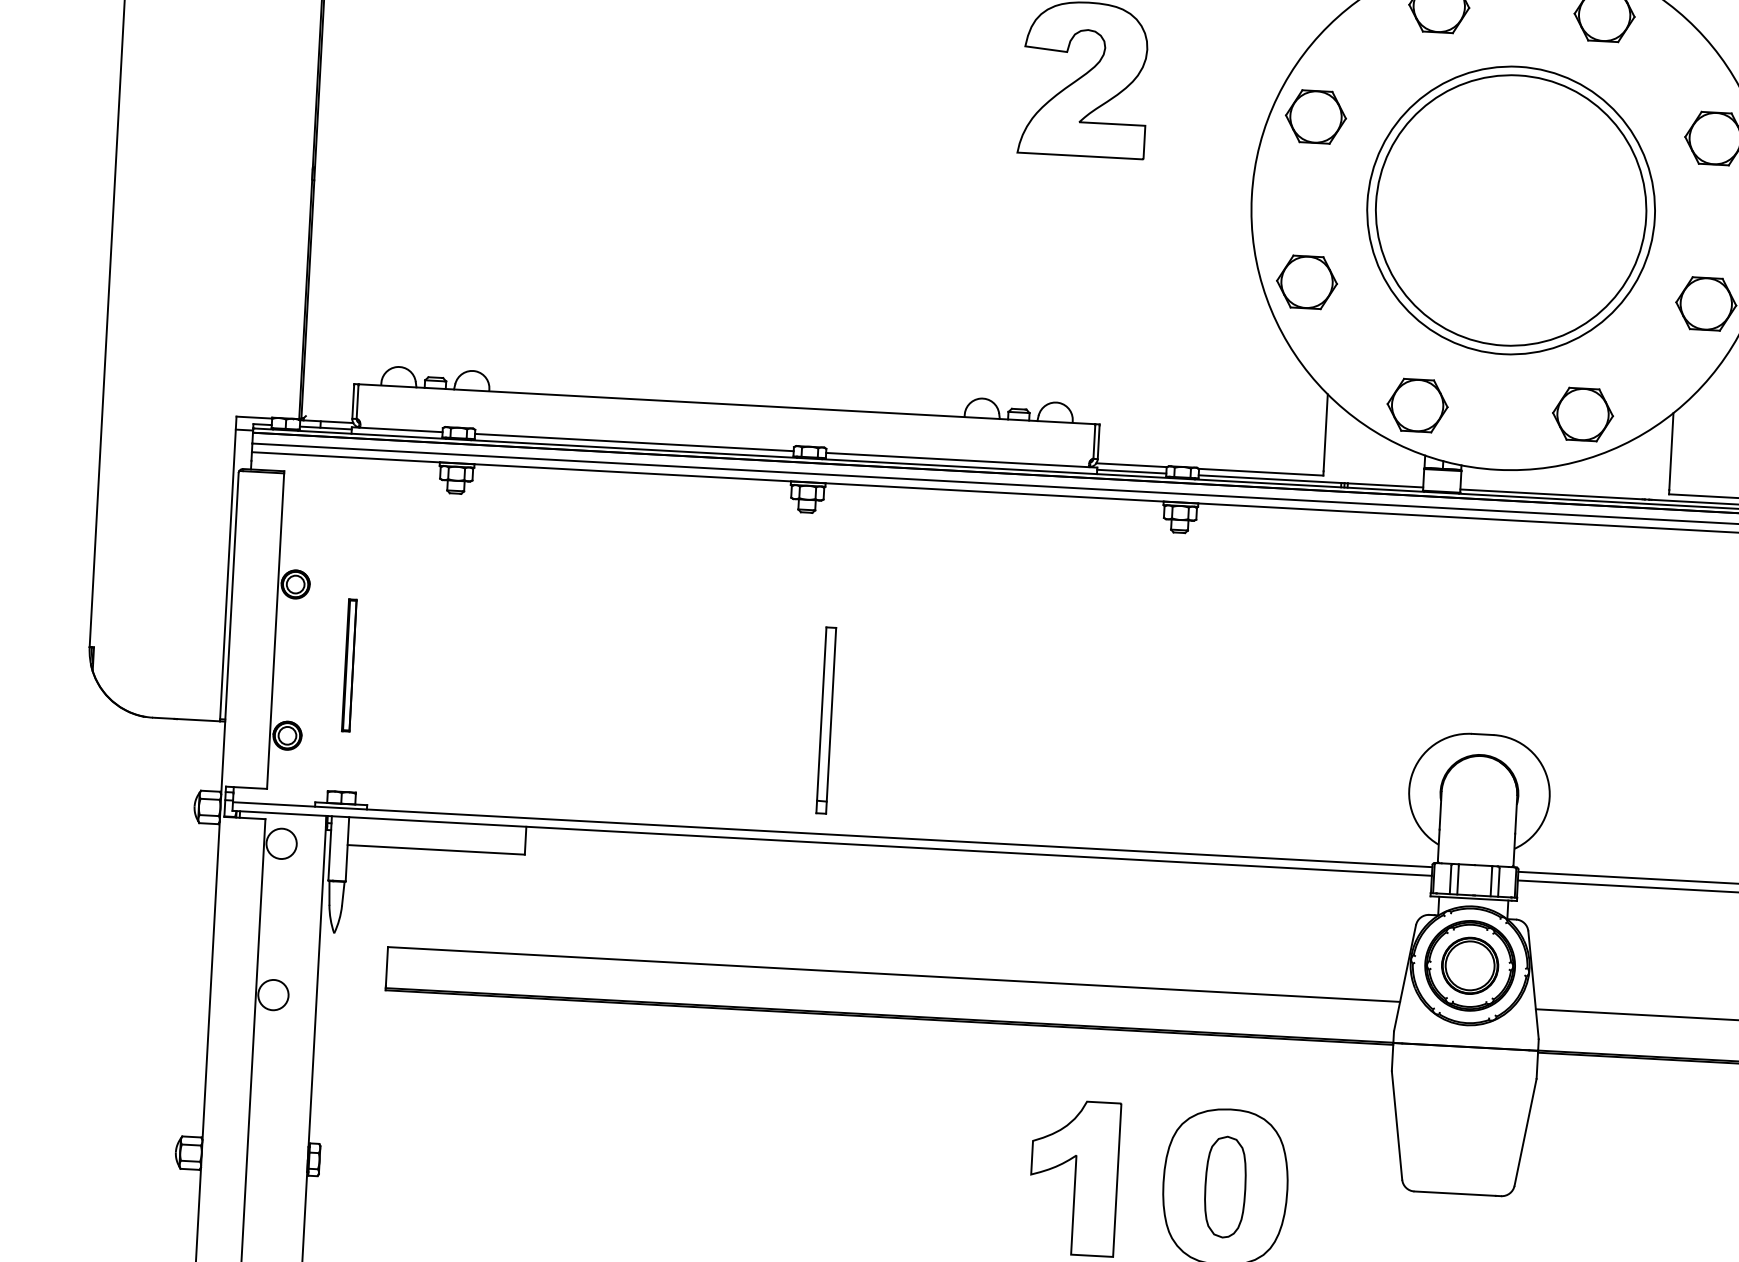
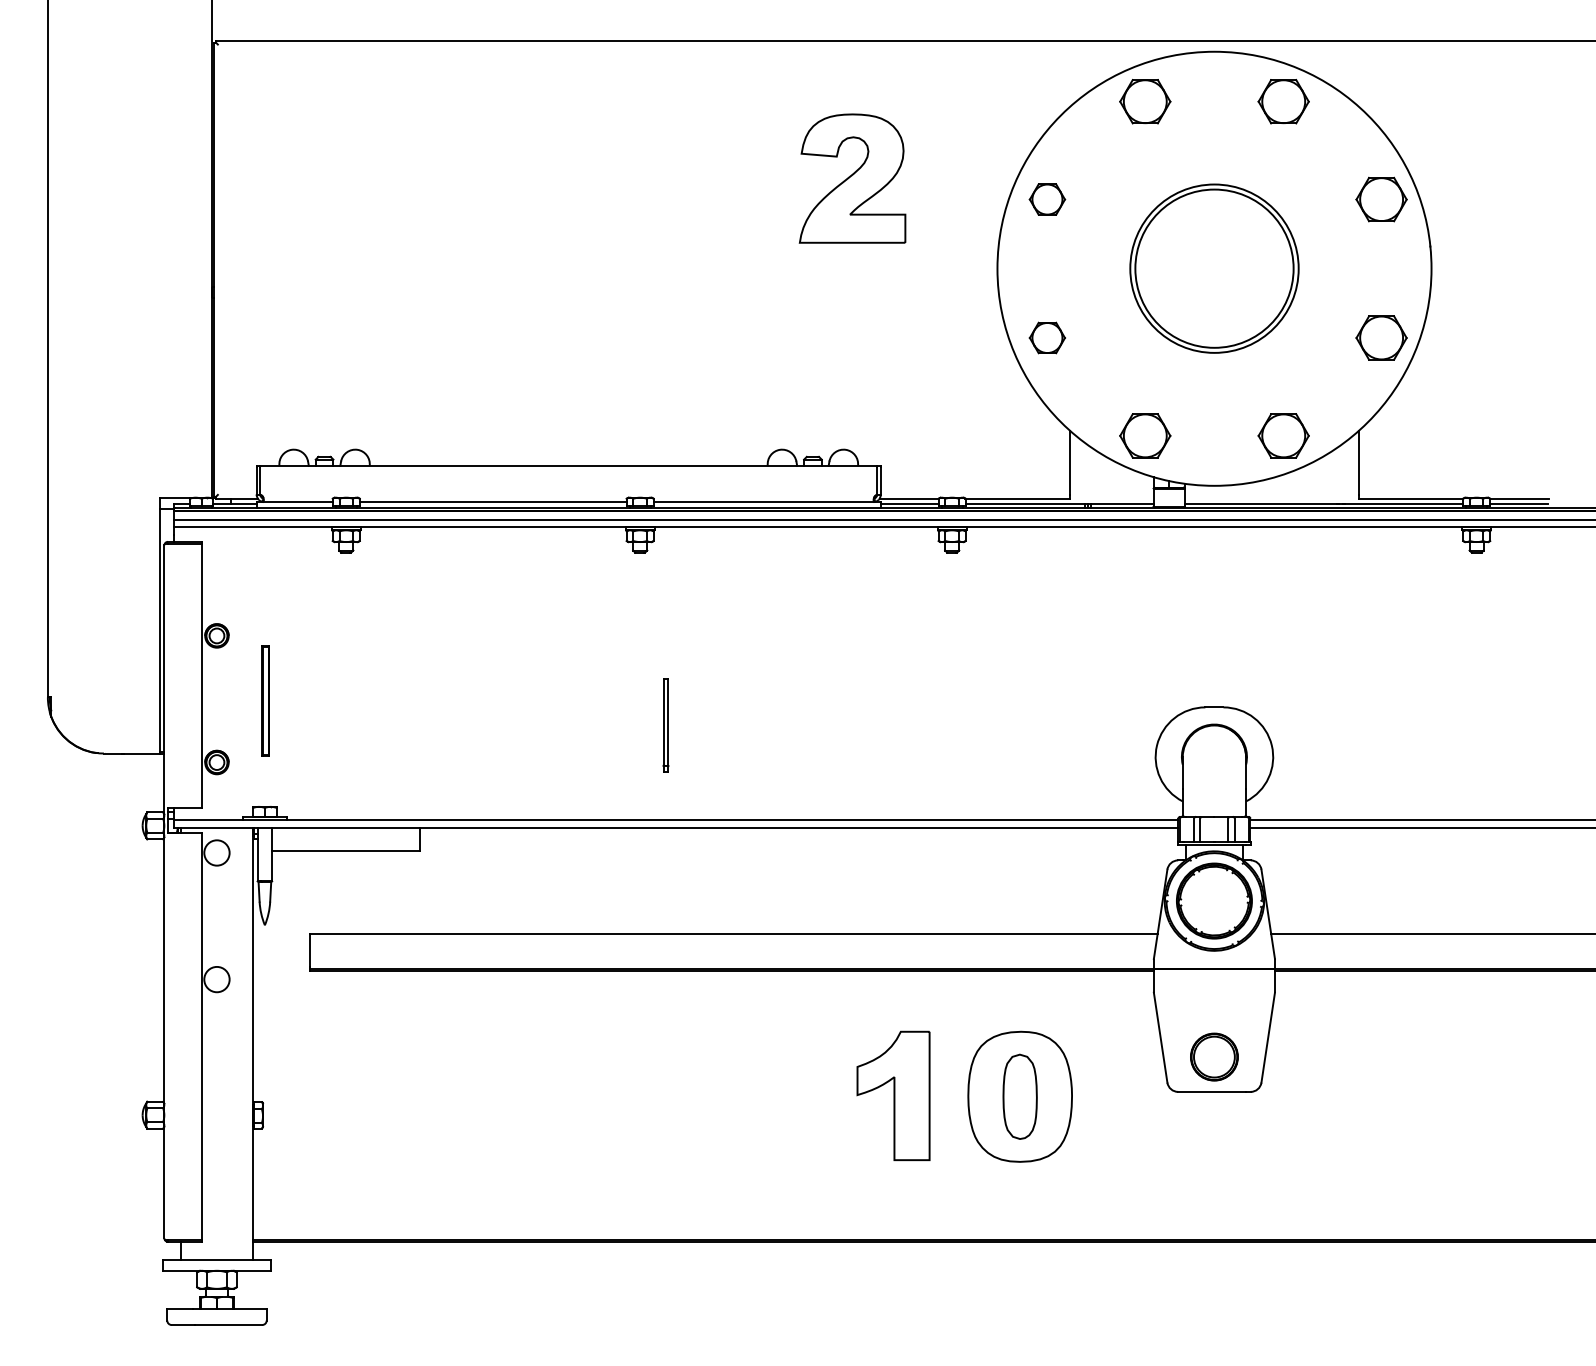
part: (1316, 116) -> (1047, 199), size x0.7
part: (1511, 210) -> (1214, 268), size x0.7
part: (1307, 281) -> (1047, 337), size x0.7
part: (825, 720) -> (665, 725), size x0.6
part: (1470, 965) -> (1214, 1056), moved

